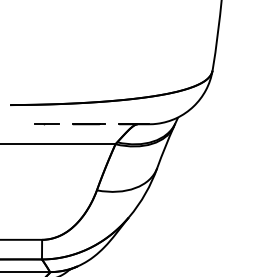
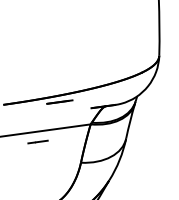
line: (46, 124) -> (37, 142), moved
line: (88, 124) -> (59, 102), moved

